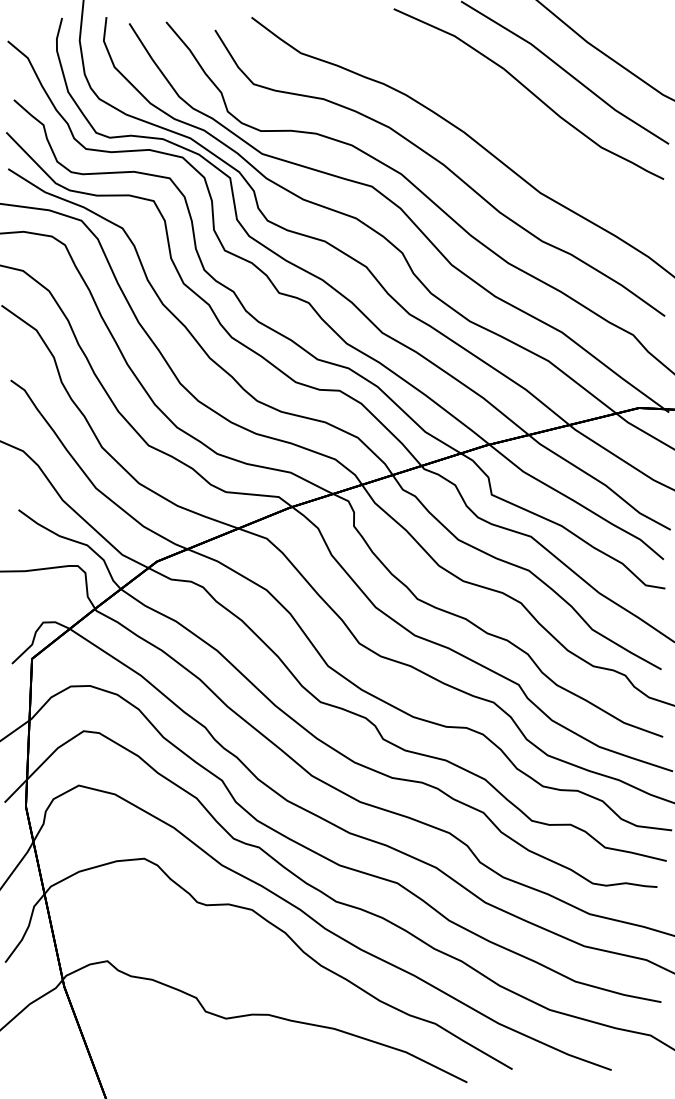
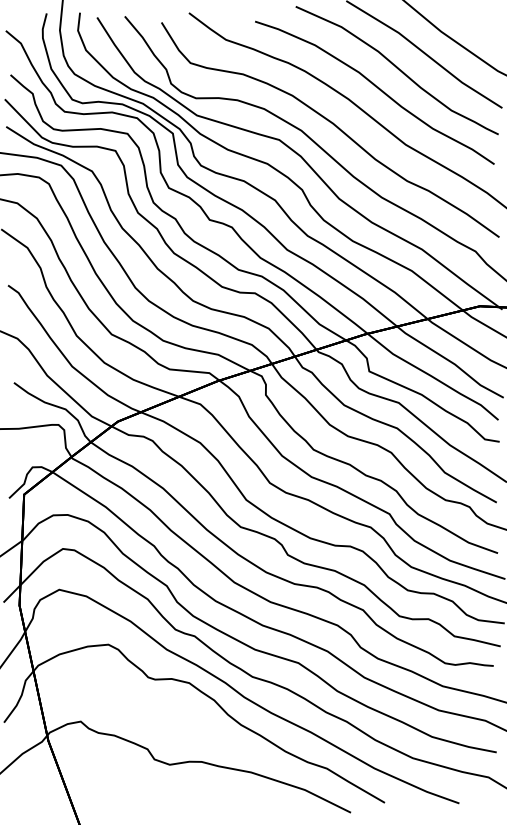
curve: (502, 117) -> (377, 88), added

